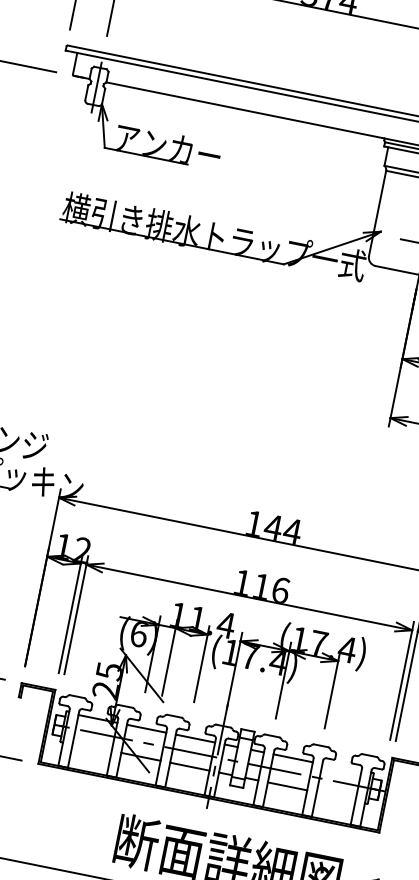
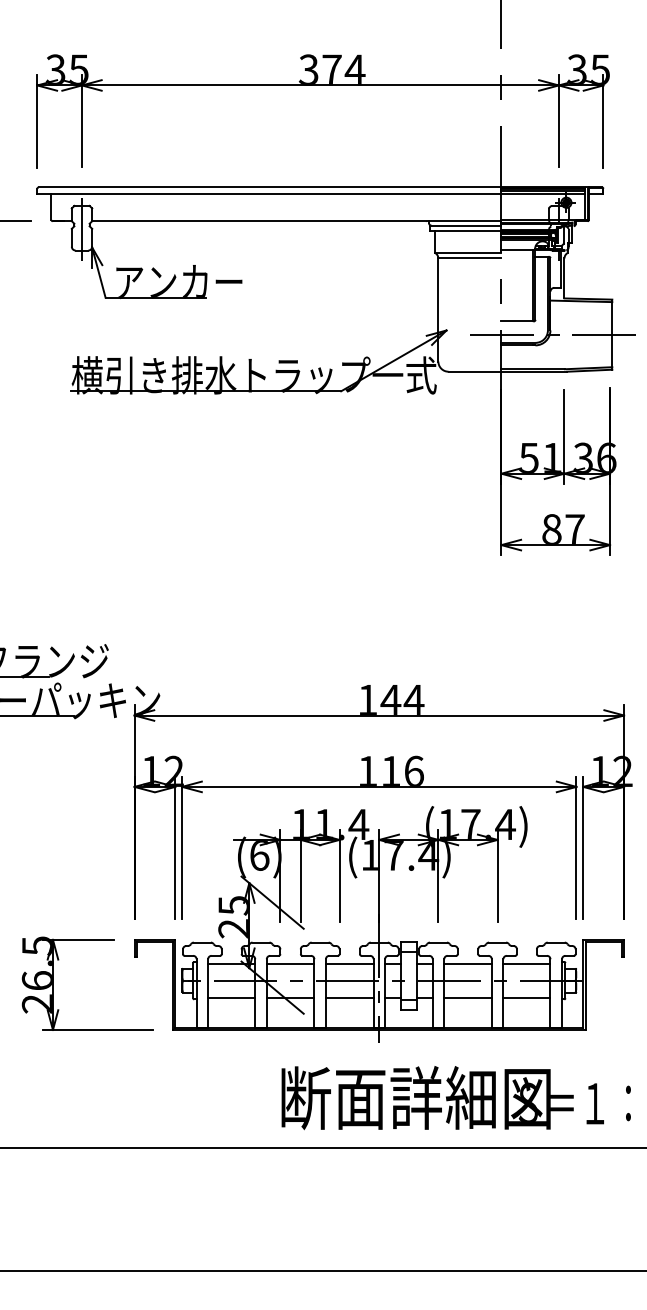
line: (92, 746) -> (231, 997), added
line: (341, 767) -> (526, 963), added
line: (335, 795) -> (526, 997), added

